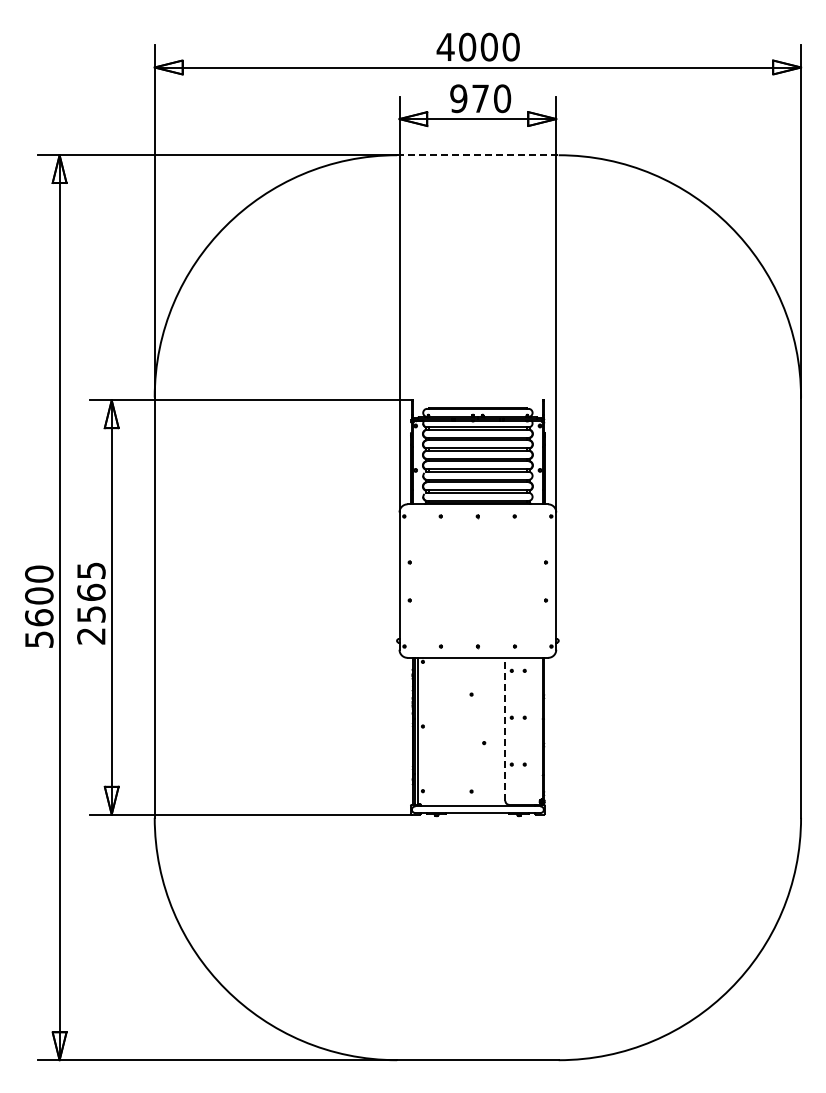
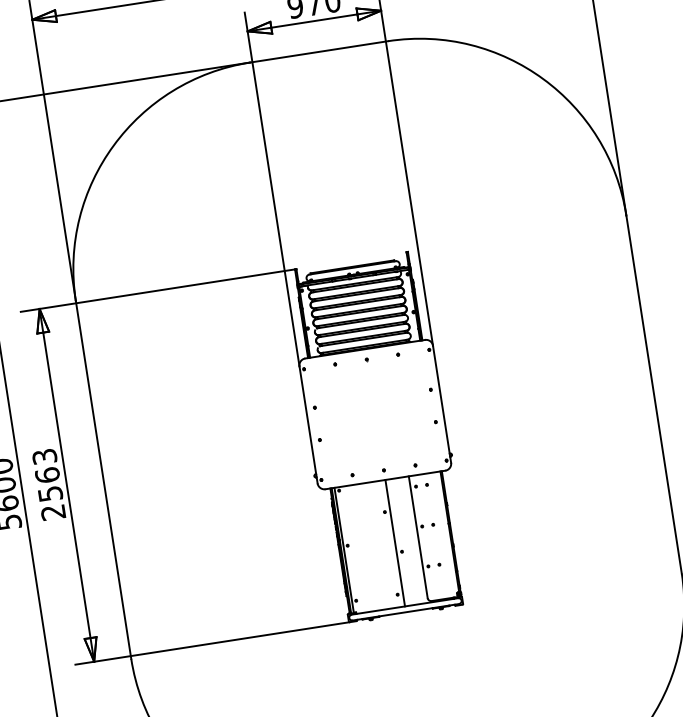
line: (477, 155) -> (318, 52), dashed -> solid
text: (91, 570) -> (44, 456), 2565 -> 2563
line: (505, 729) -> (418, 537), dashed -> solid
line: (477, 731) -> (394, 542), added

